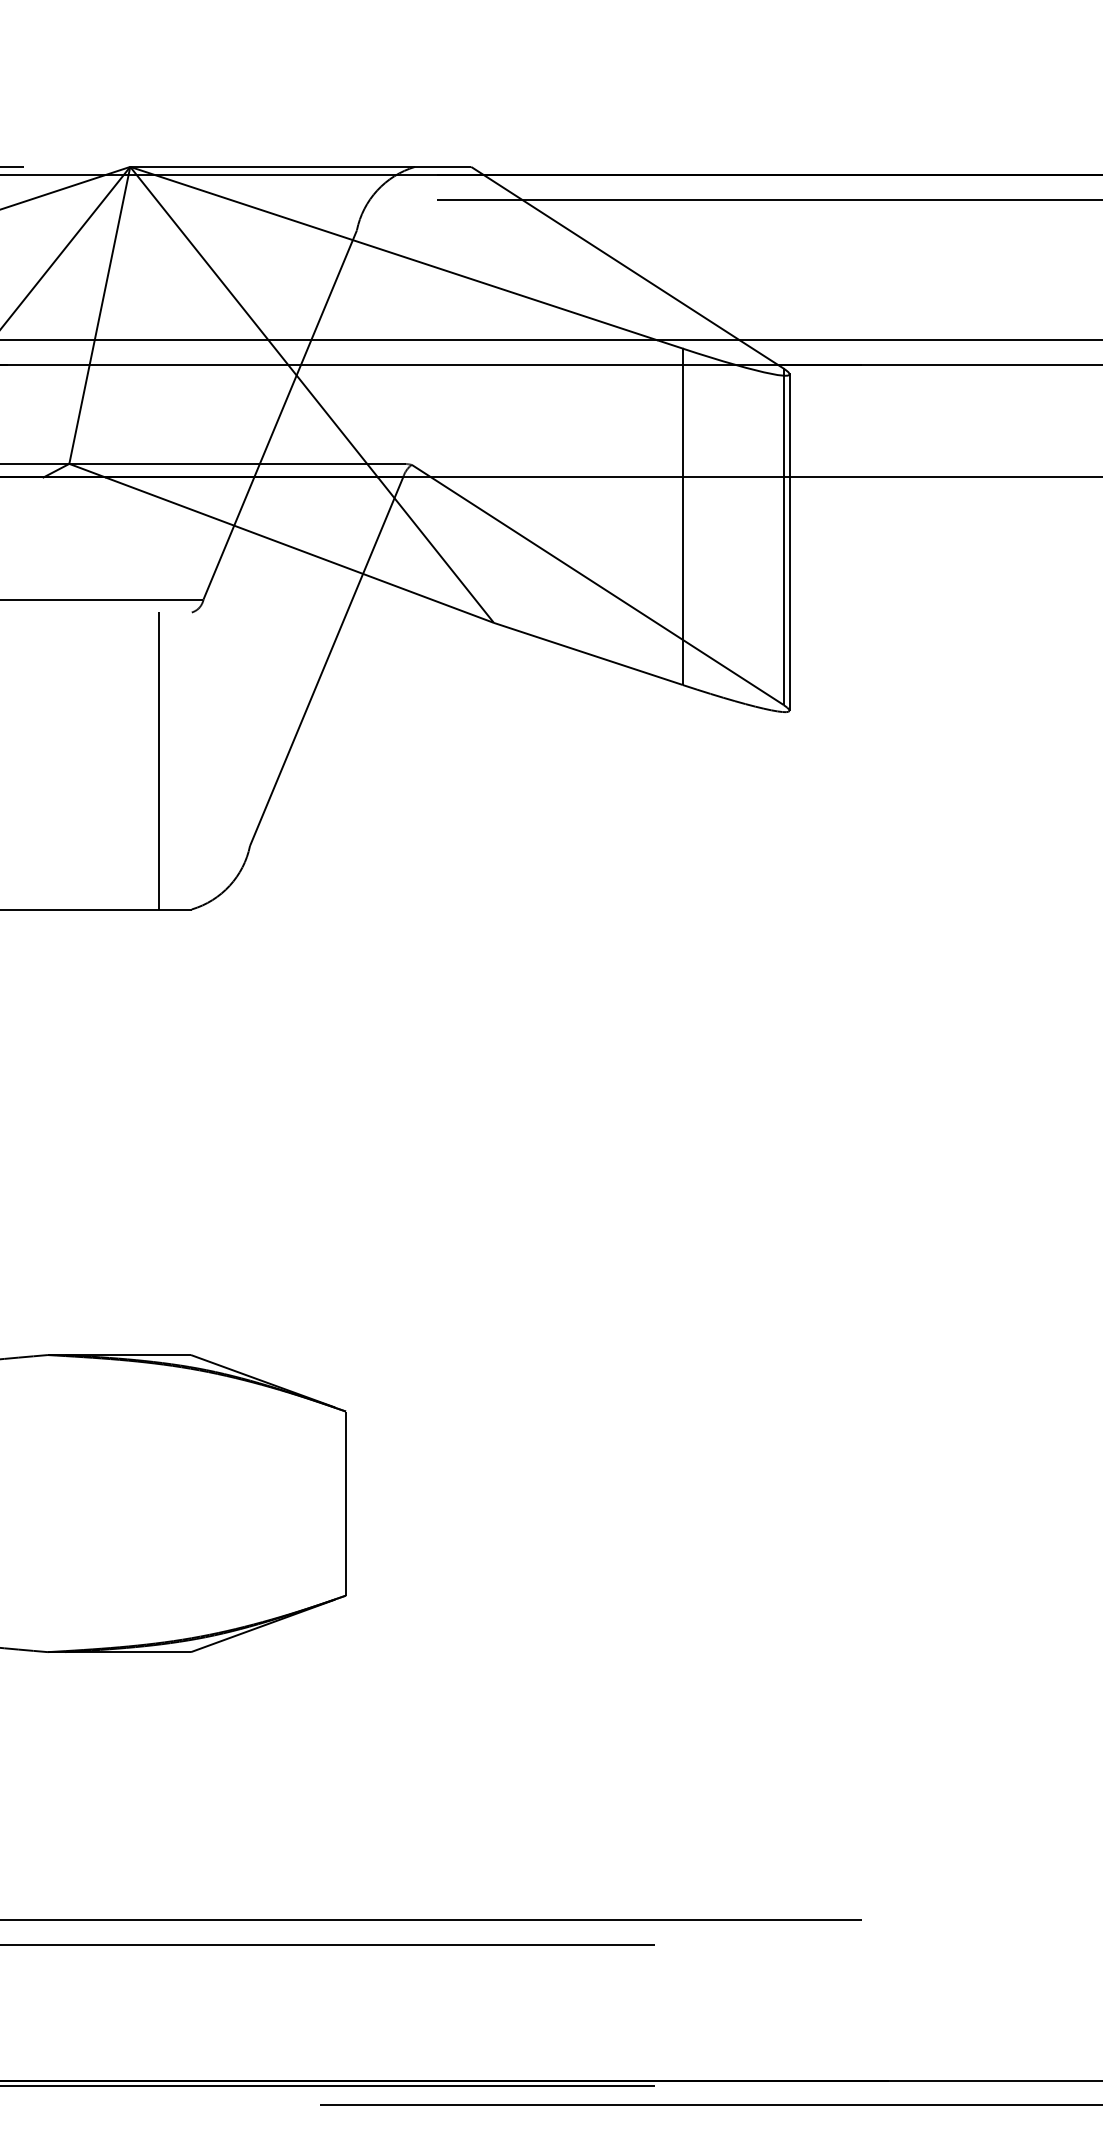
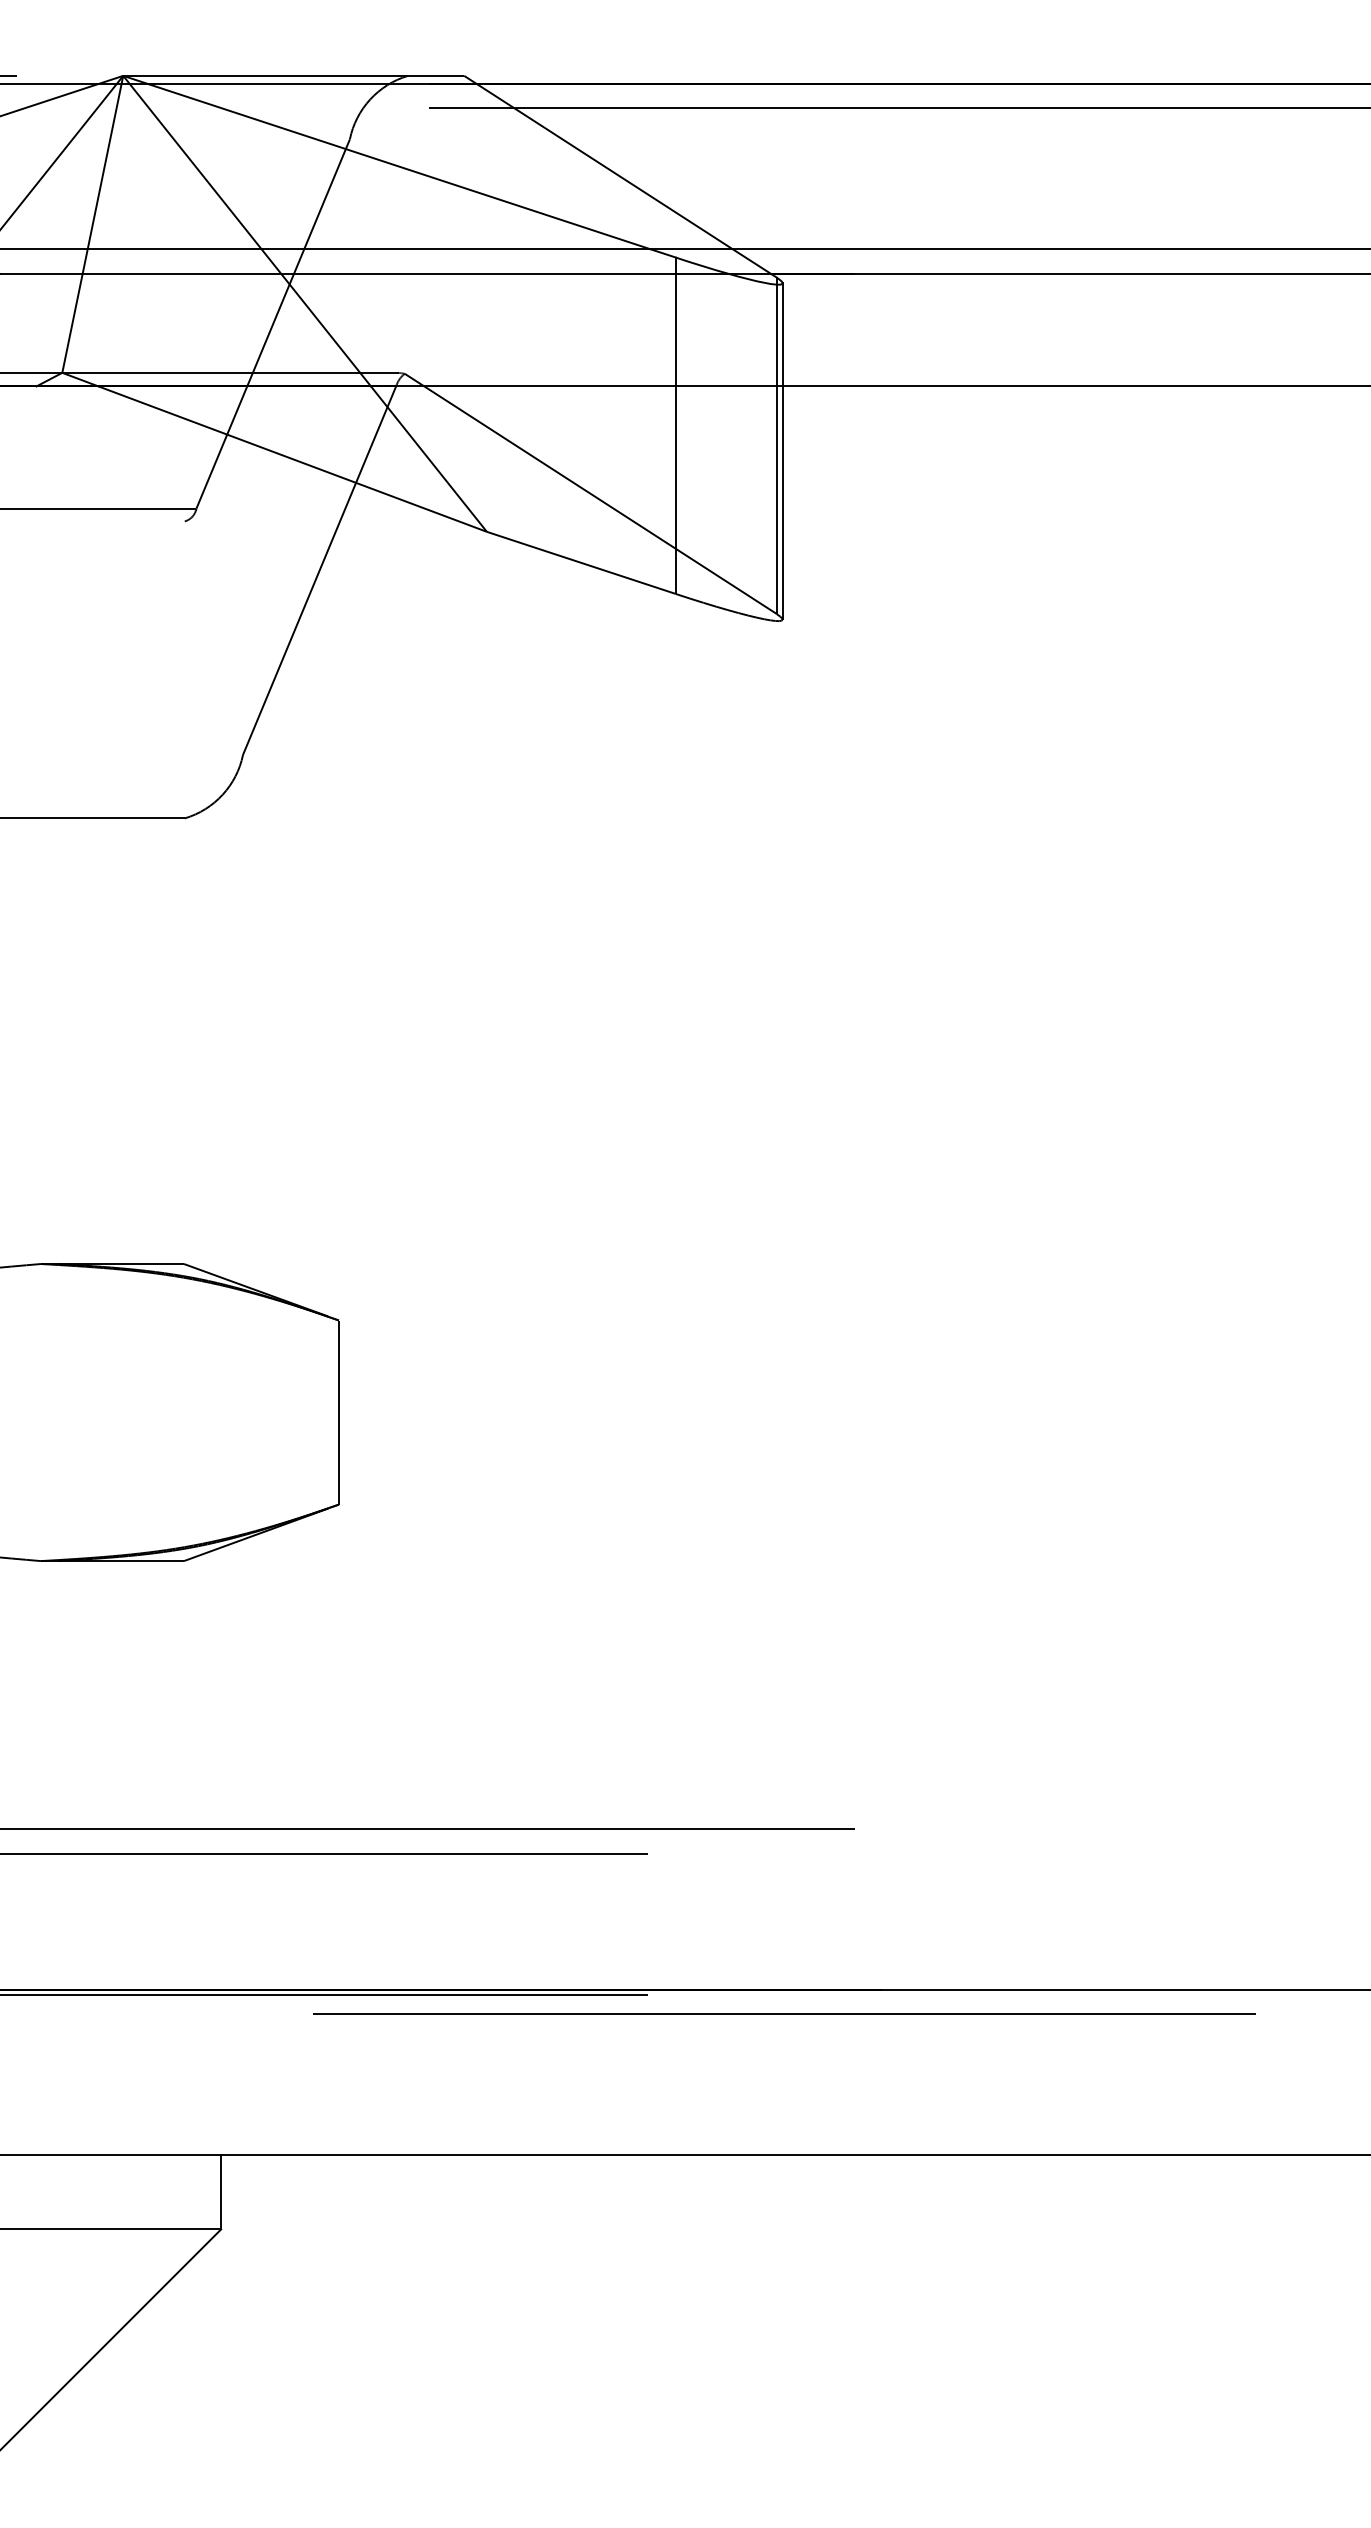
line: (158, 760) -> (151, 669), removed

